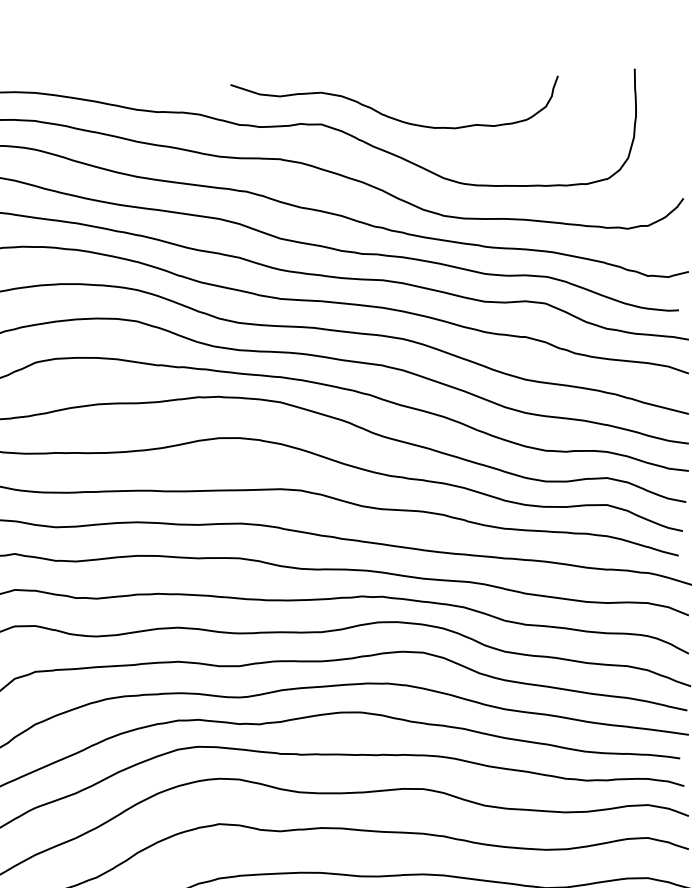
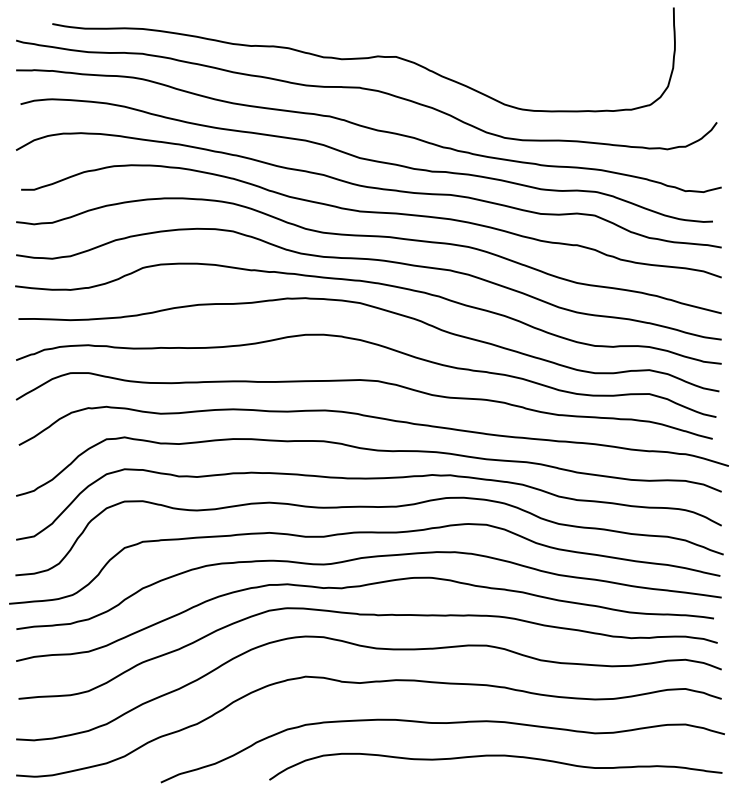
curve: (390, 116) -> (457, 49), removed

